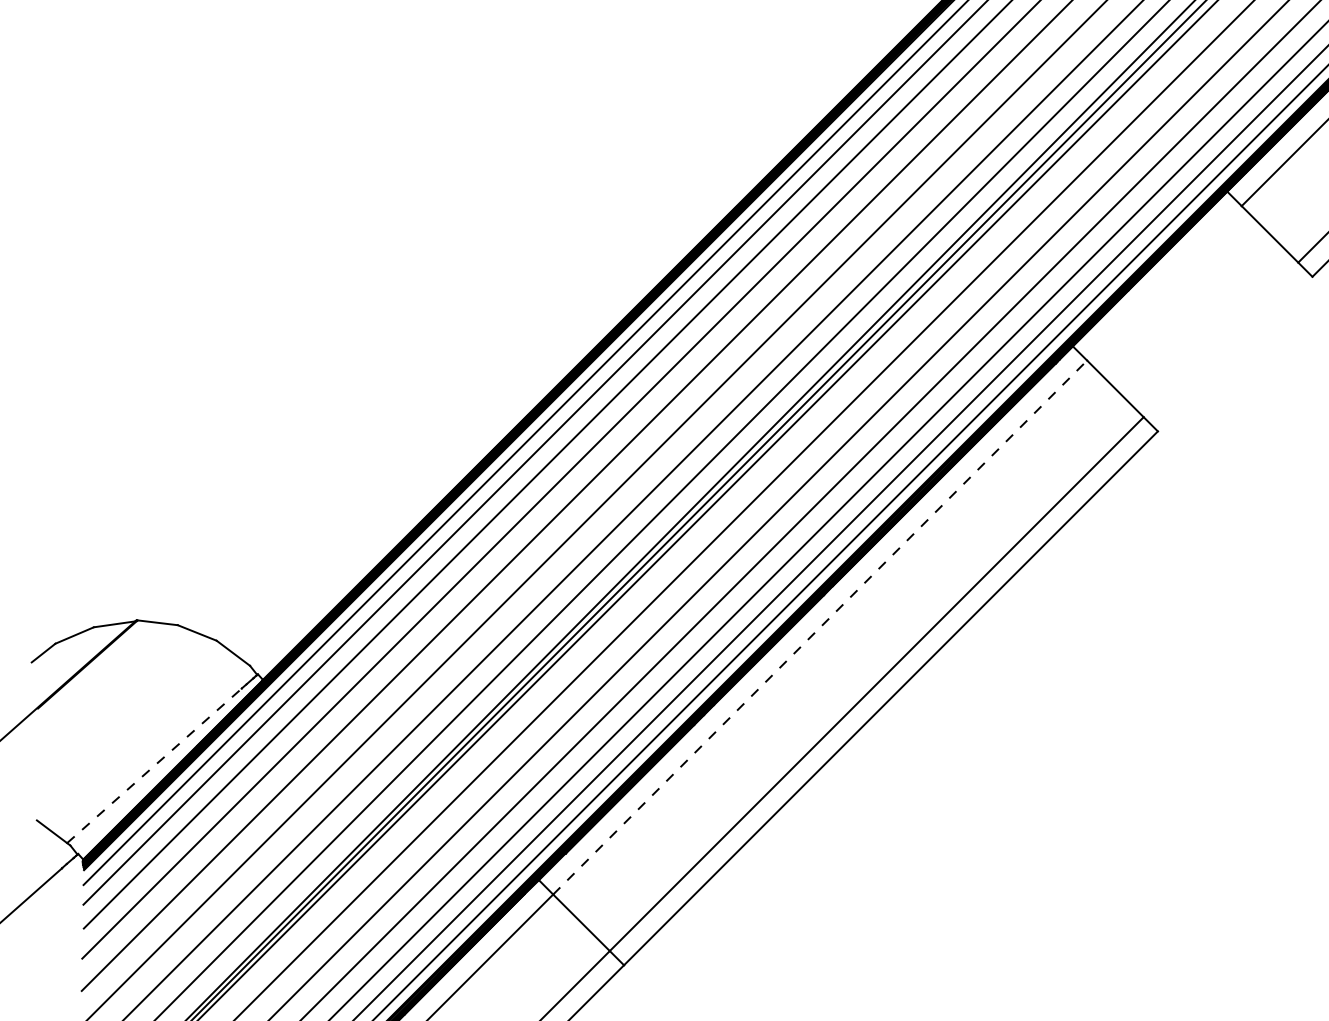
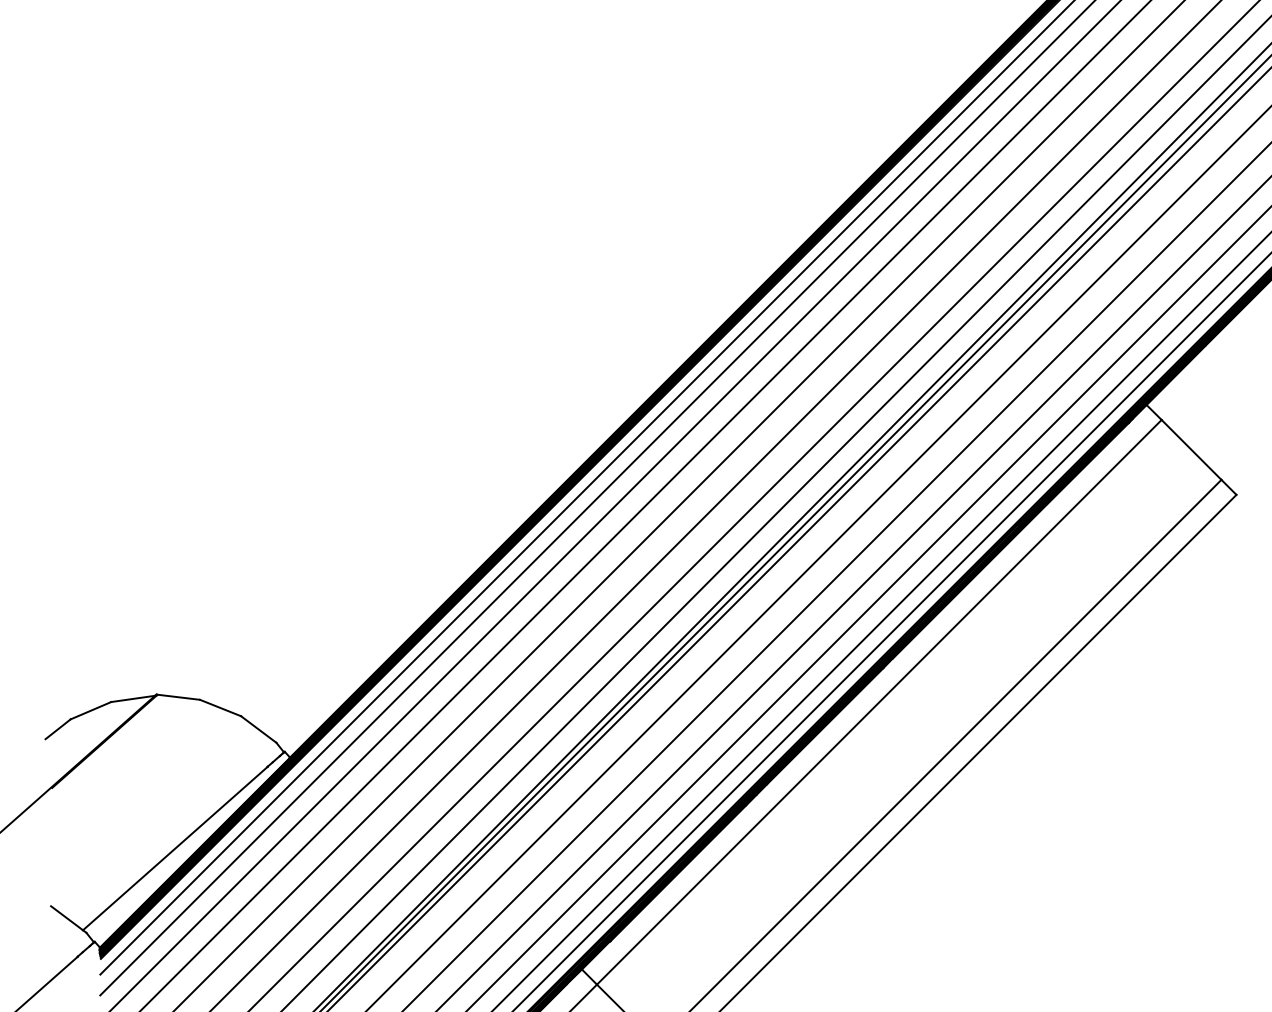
line: (820, 627) -> (879, 702), dashed -> solid
line: (154, 765) -> (175, 848), dashed -> solid

